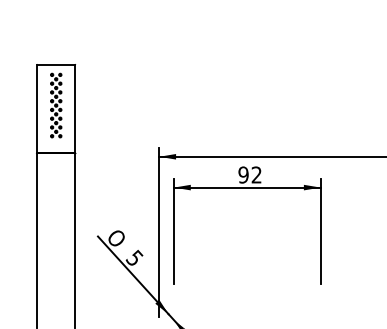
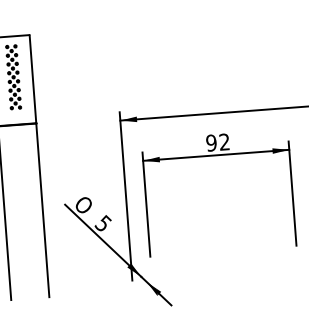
part: (247, 188) -> (216, 156), moved

